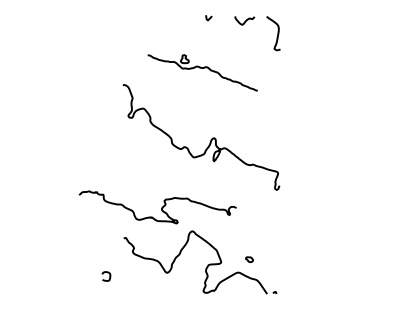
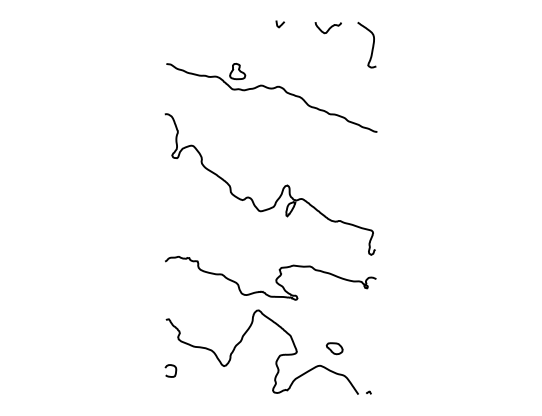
part: (202, 72) -> (271, 97), size x1.43
curve: (161, 207) -> (275, 278), moved
part: (249, 259) -> (334, 348), size x1.67
curve: (109, 276) -> (175, 371), moved

